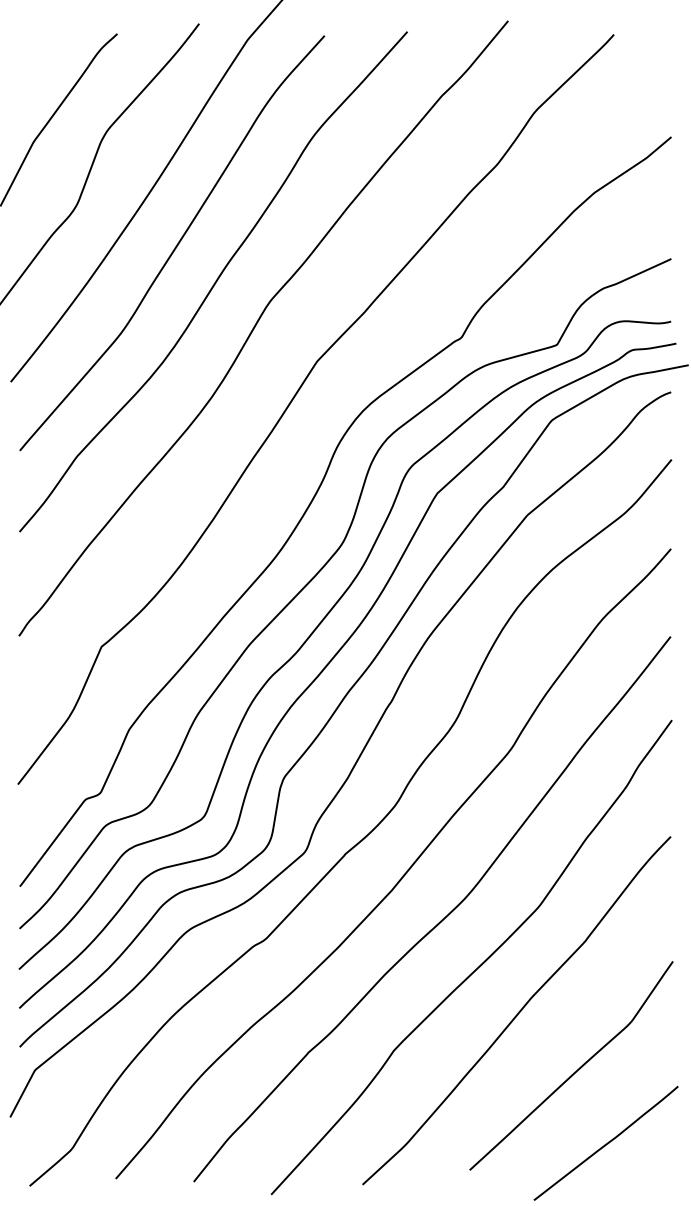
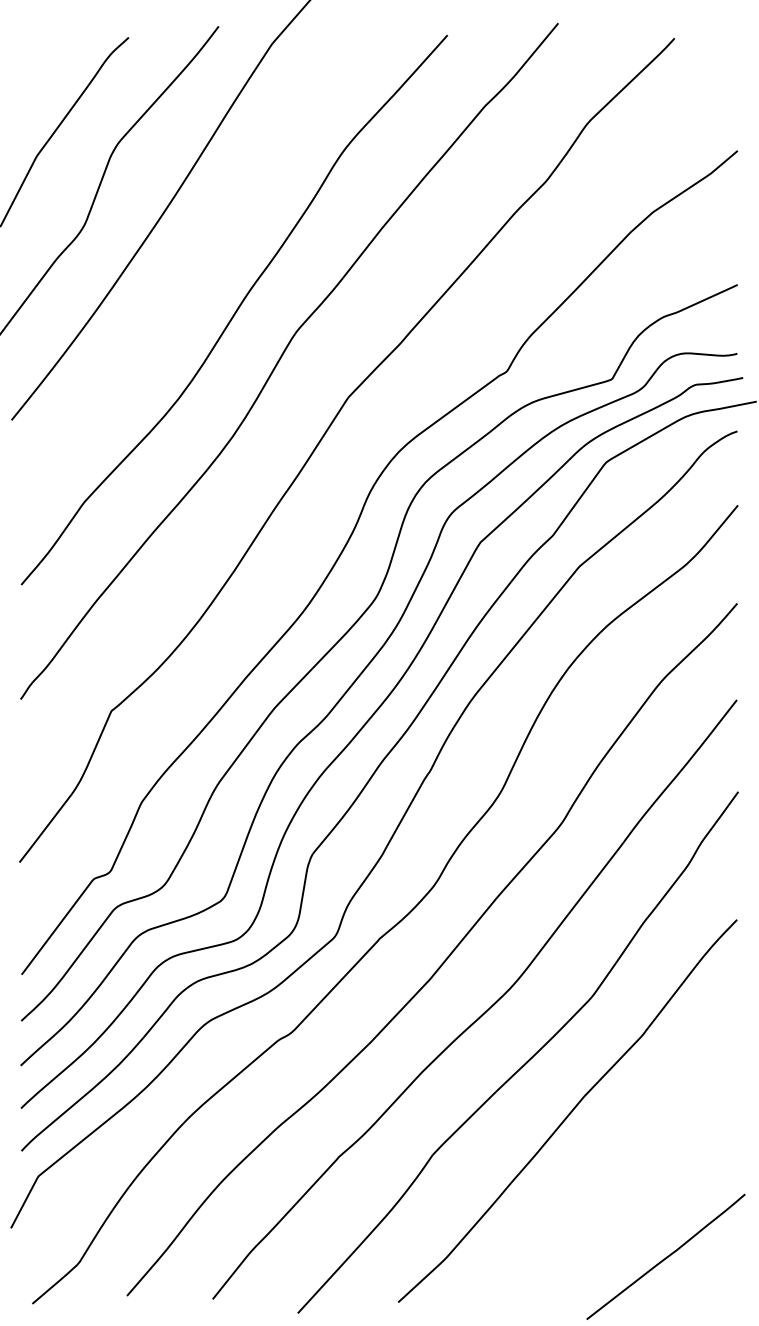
curve: (176, 244) -> (193, 269), removed
curve: (576, 1070) -> (633, 1176), removed

